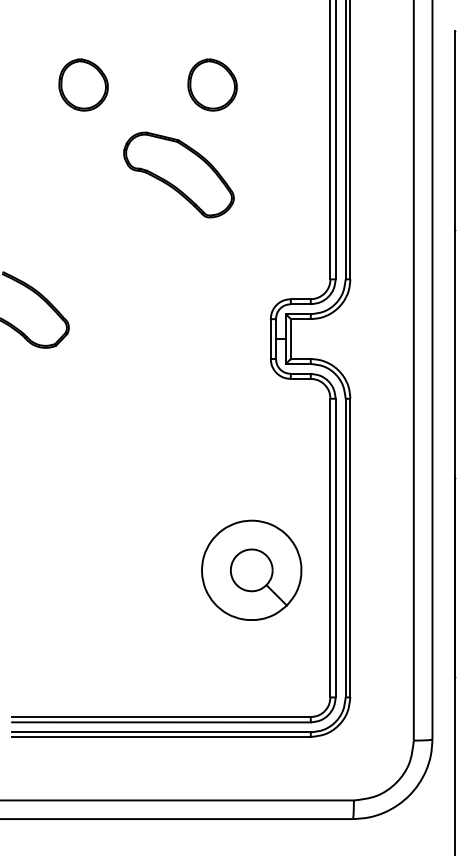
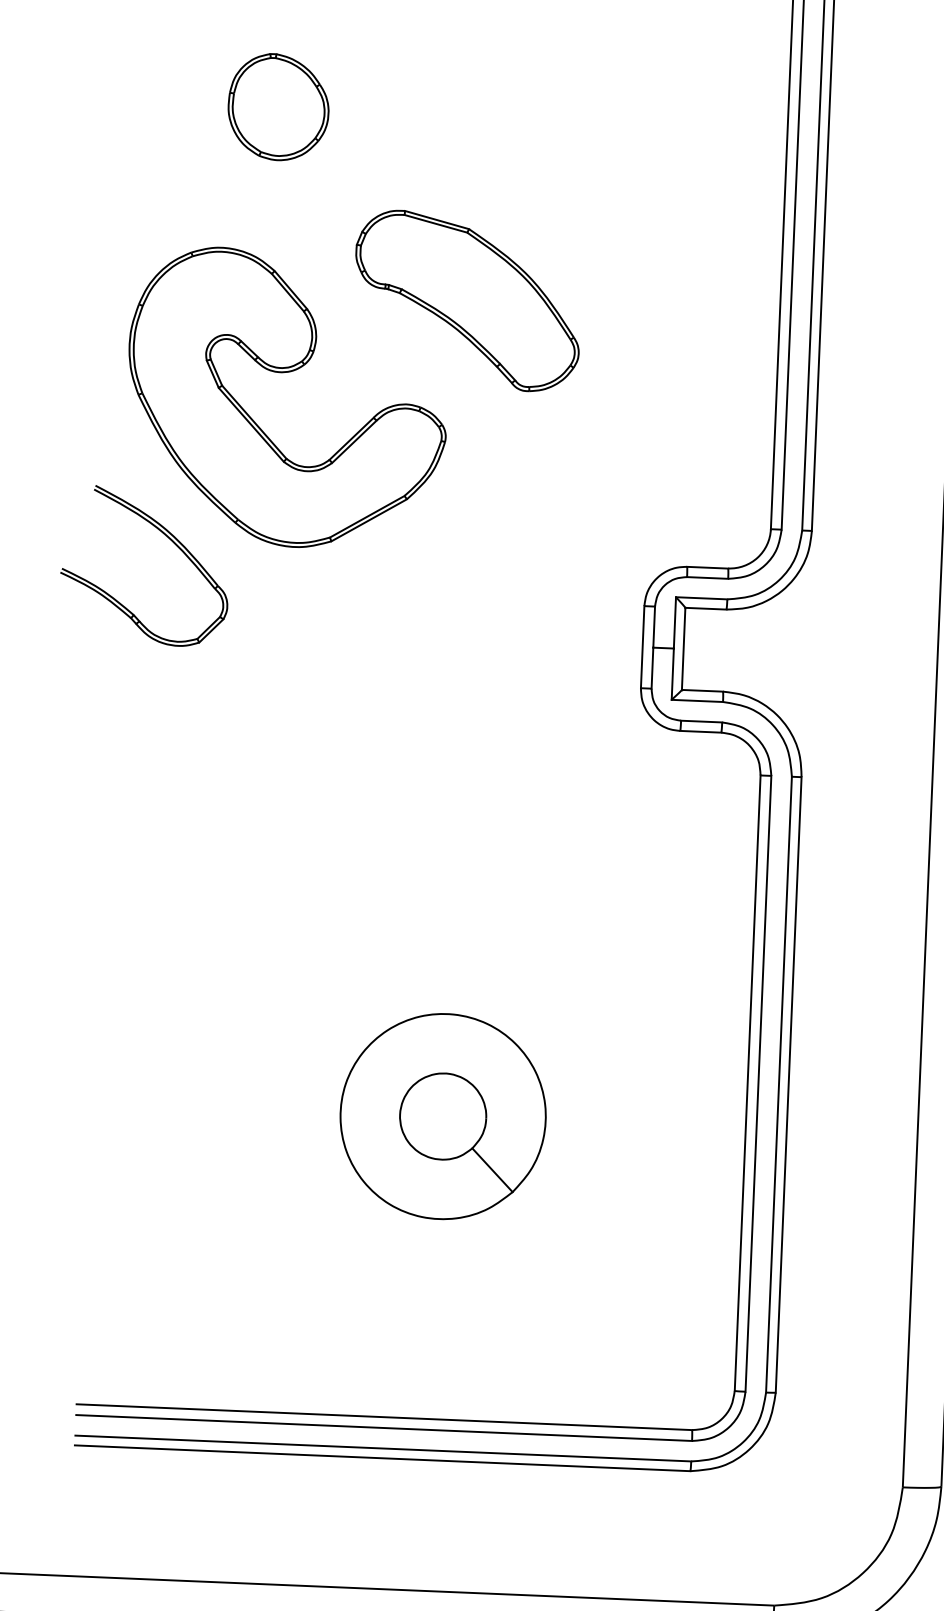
part: (212, 84) -> (544, 117), removed
part: (91, 214) -> (283, 374), added
part: (251, 569) -> (442, 1114), moved

